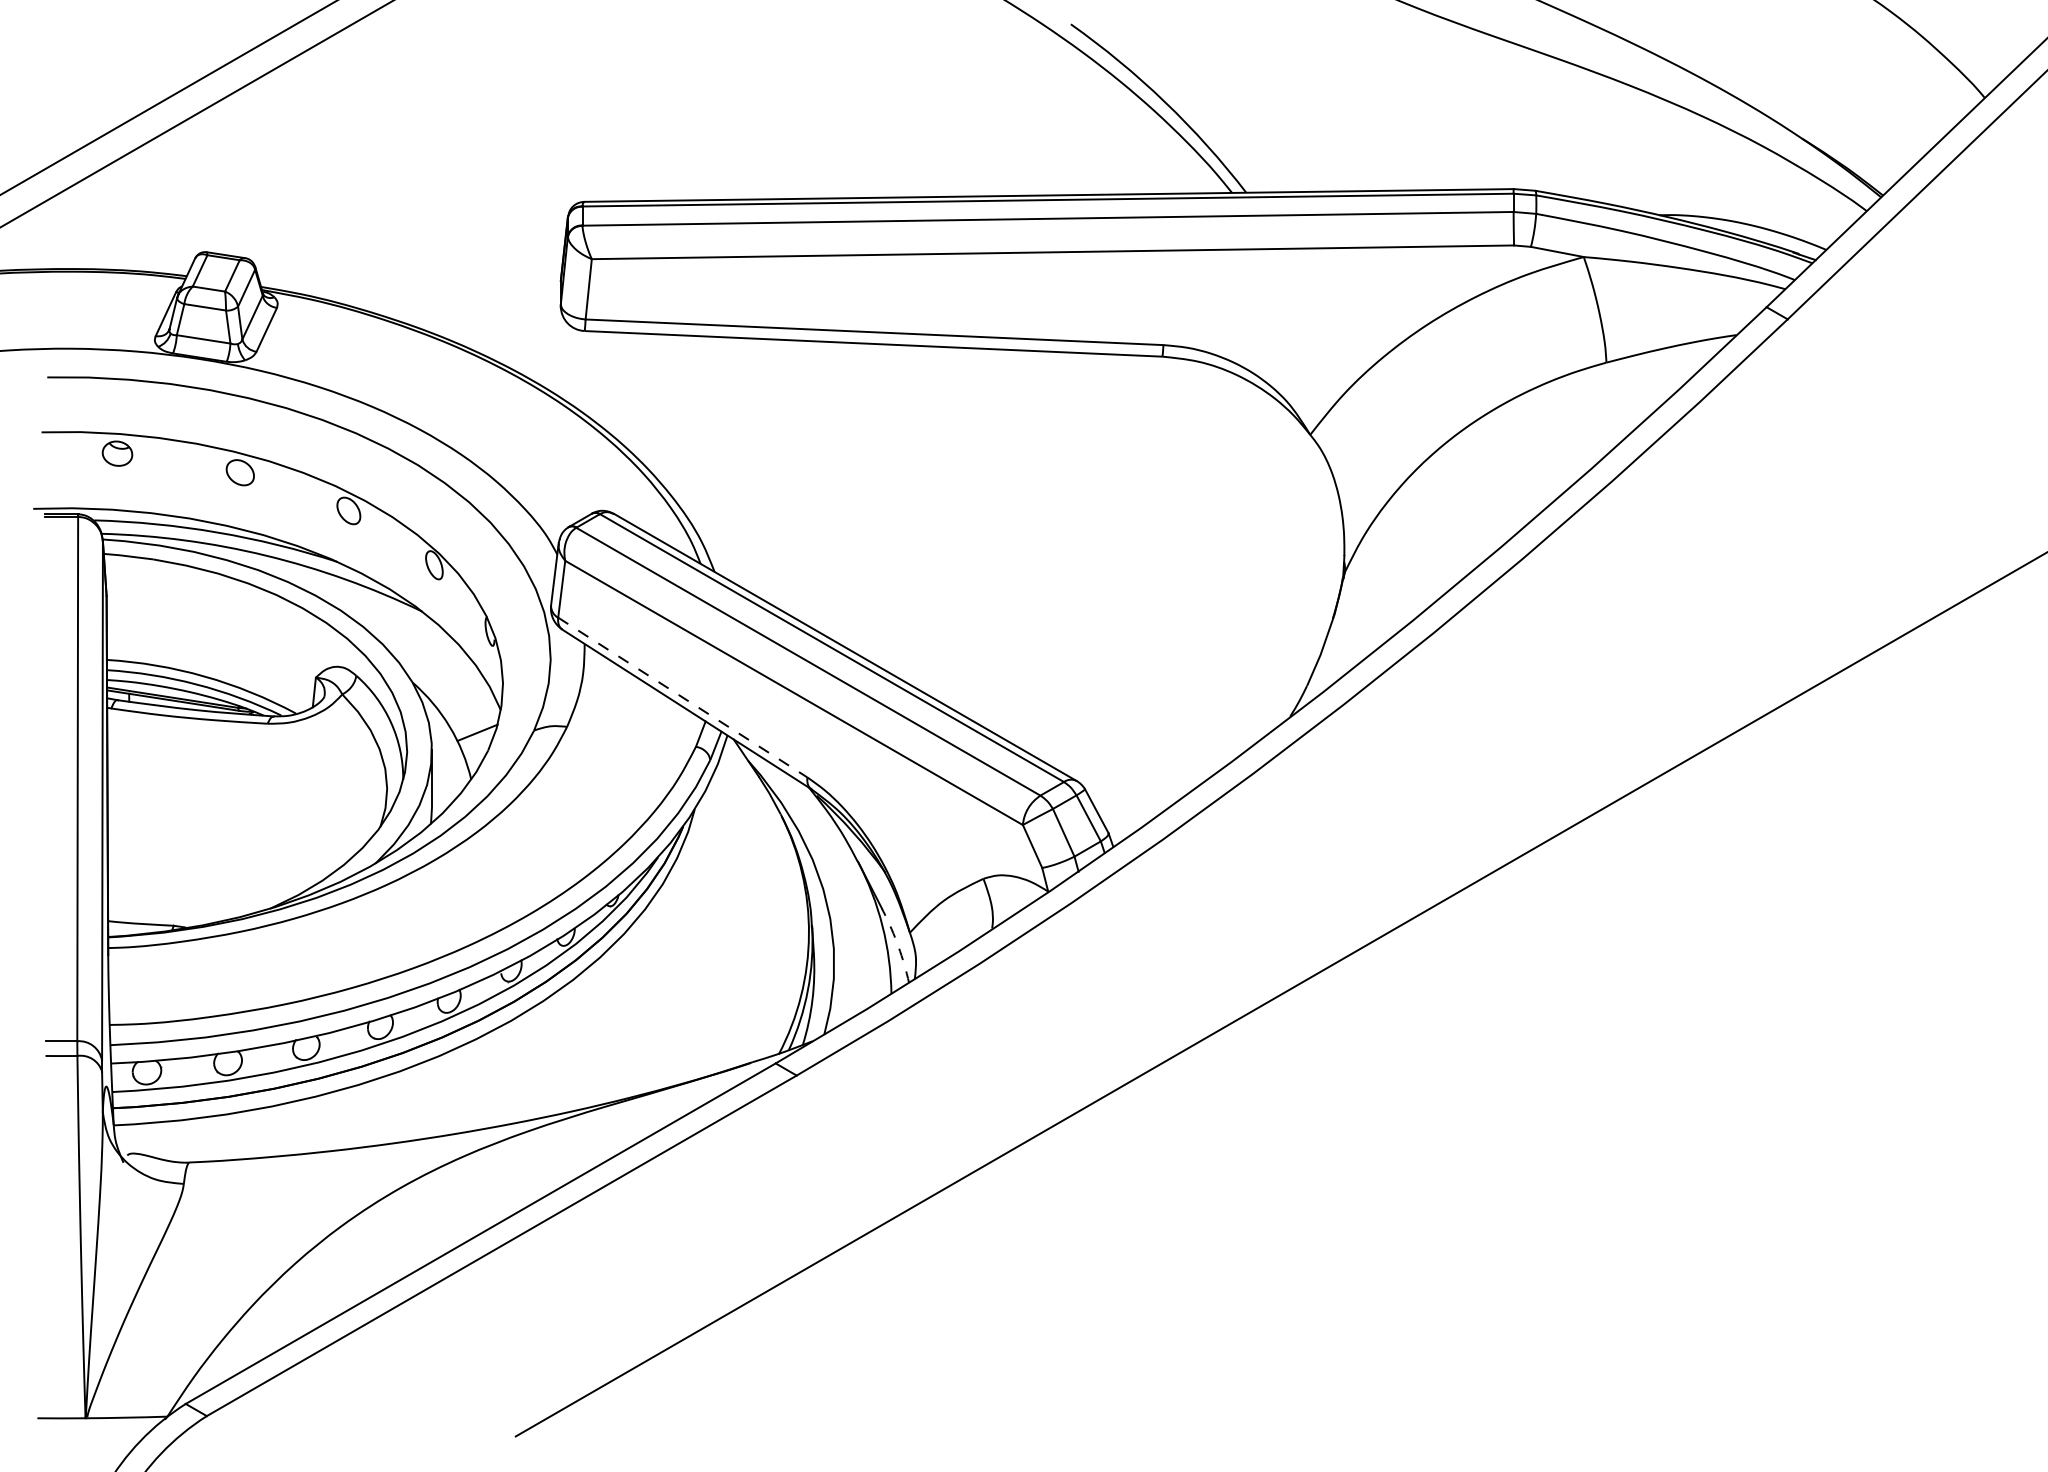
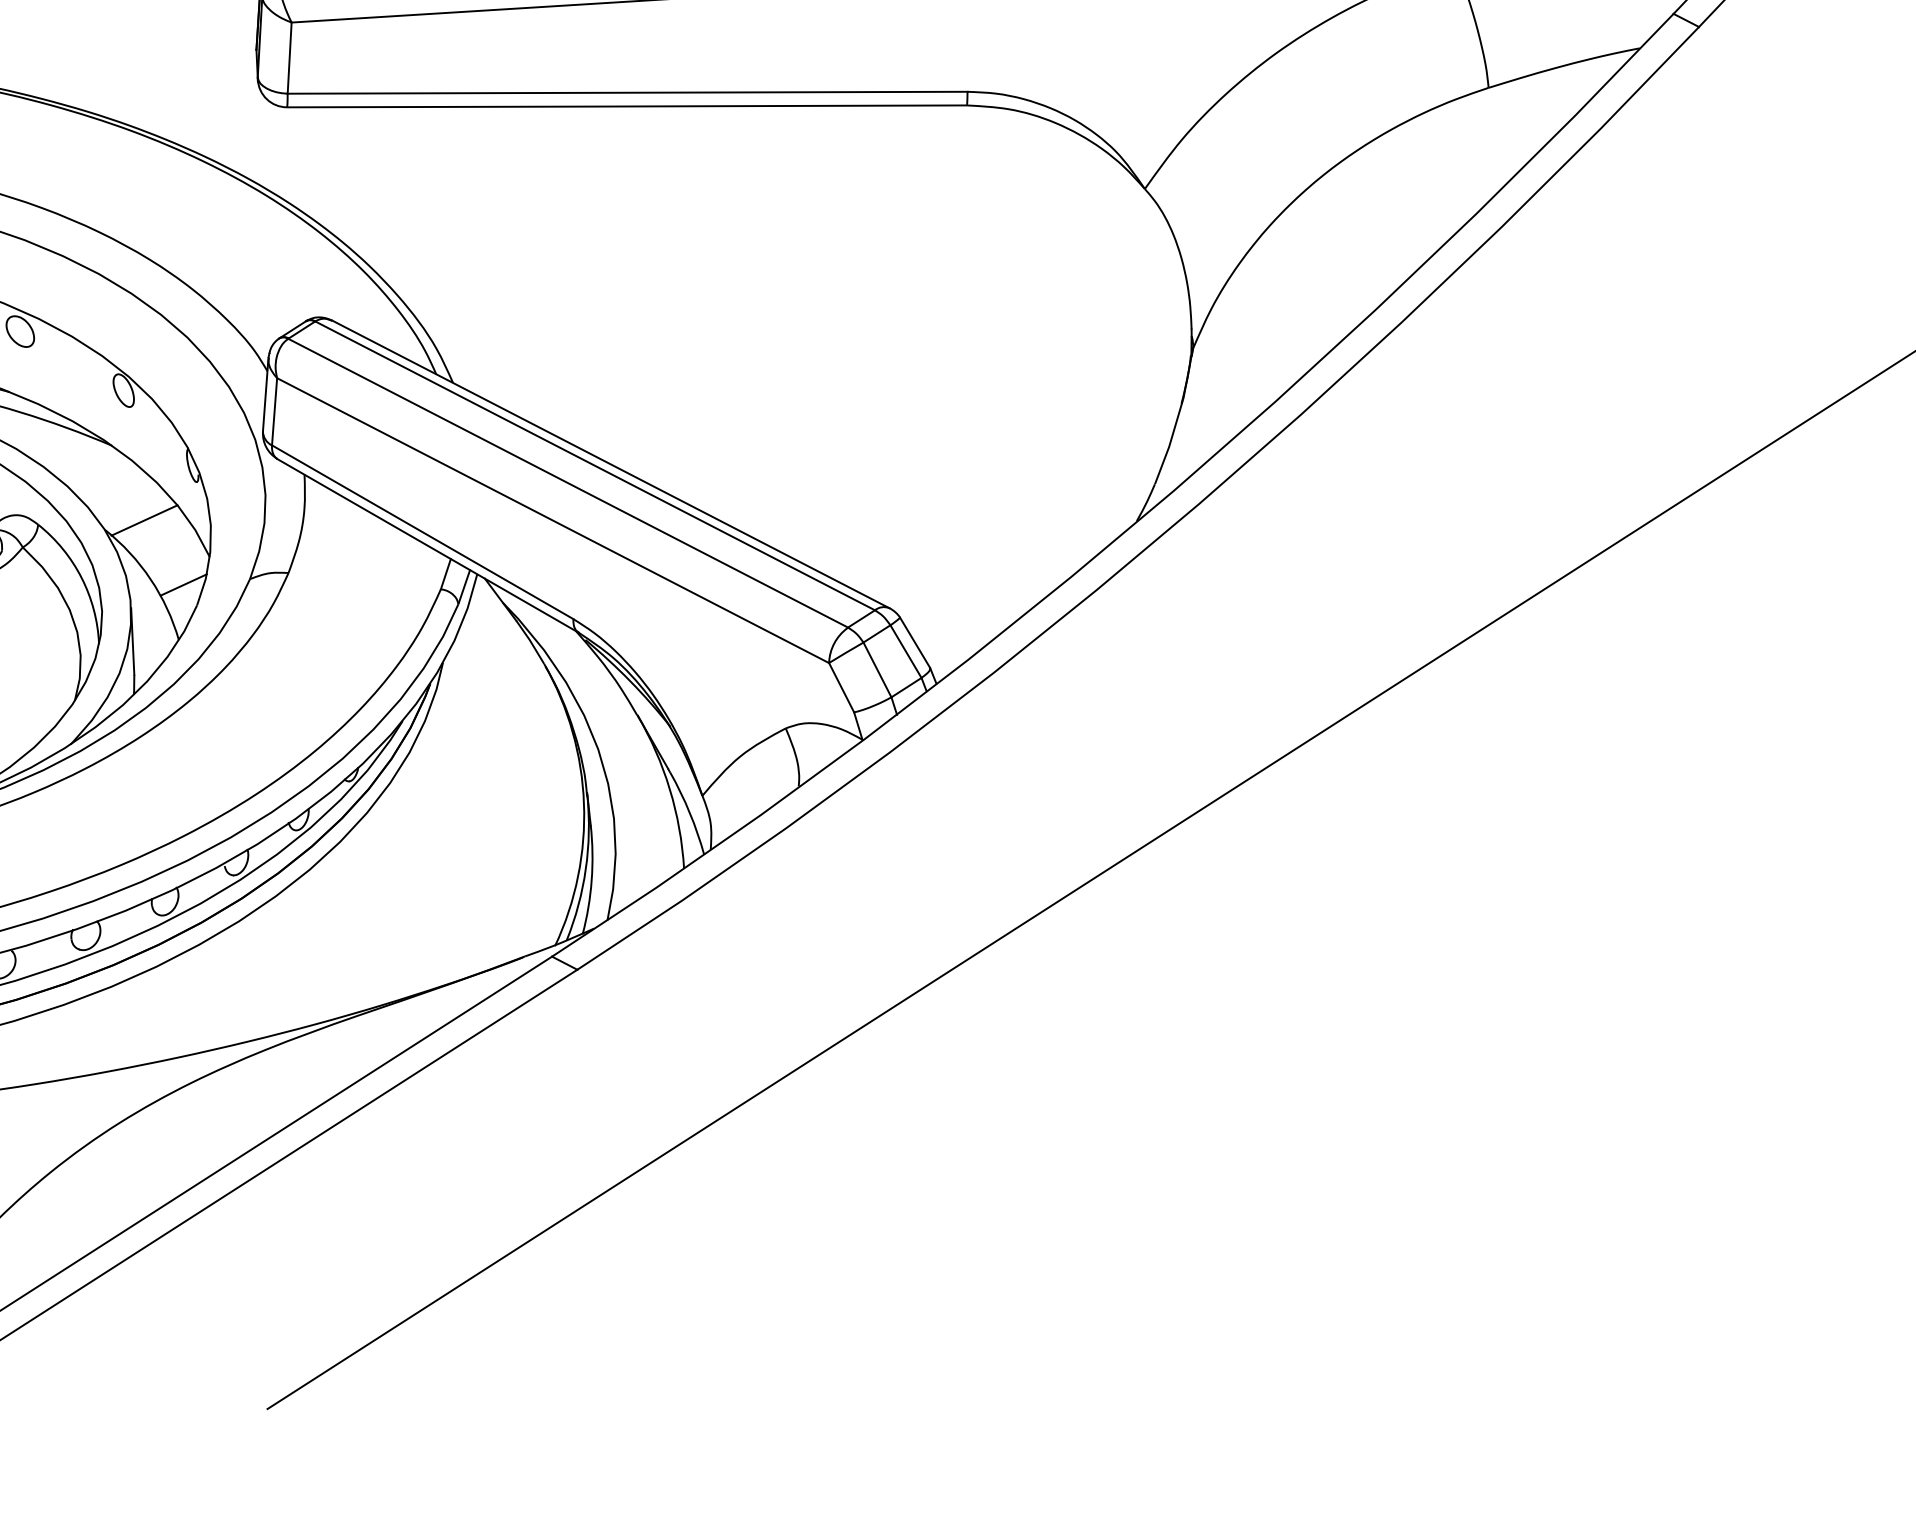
line: (446, 676) -> (144, 520), added
line: (682, 697) -> (422, 532), dashed -> solid
arc: (898, 946) -> (689, 812), dashed -> solid

